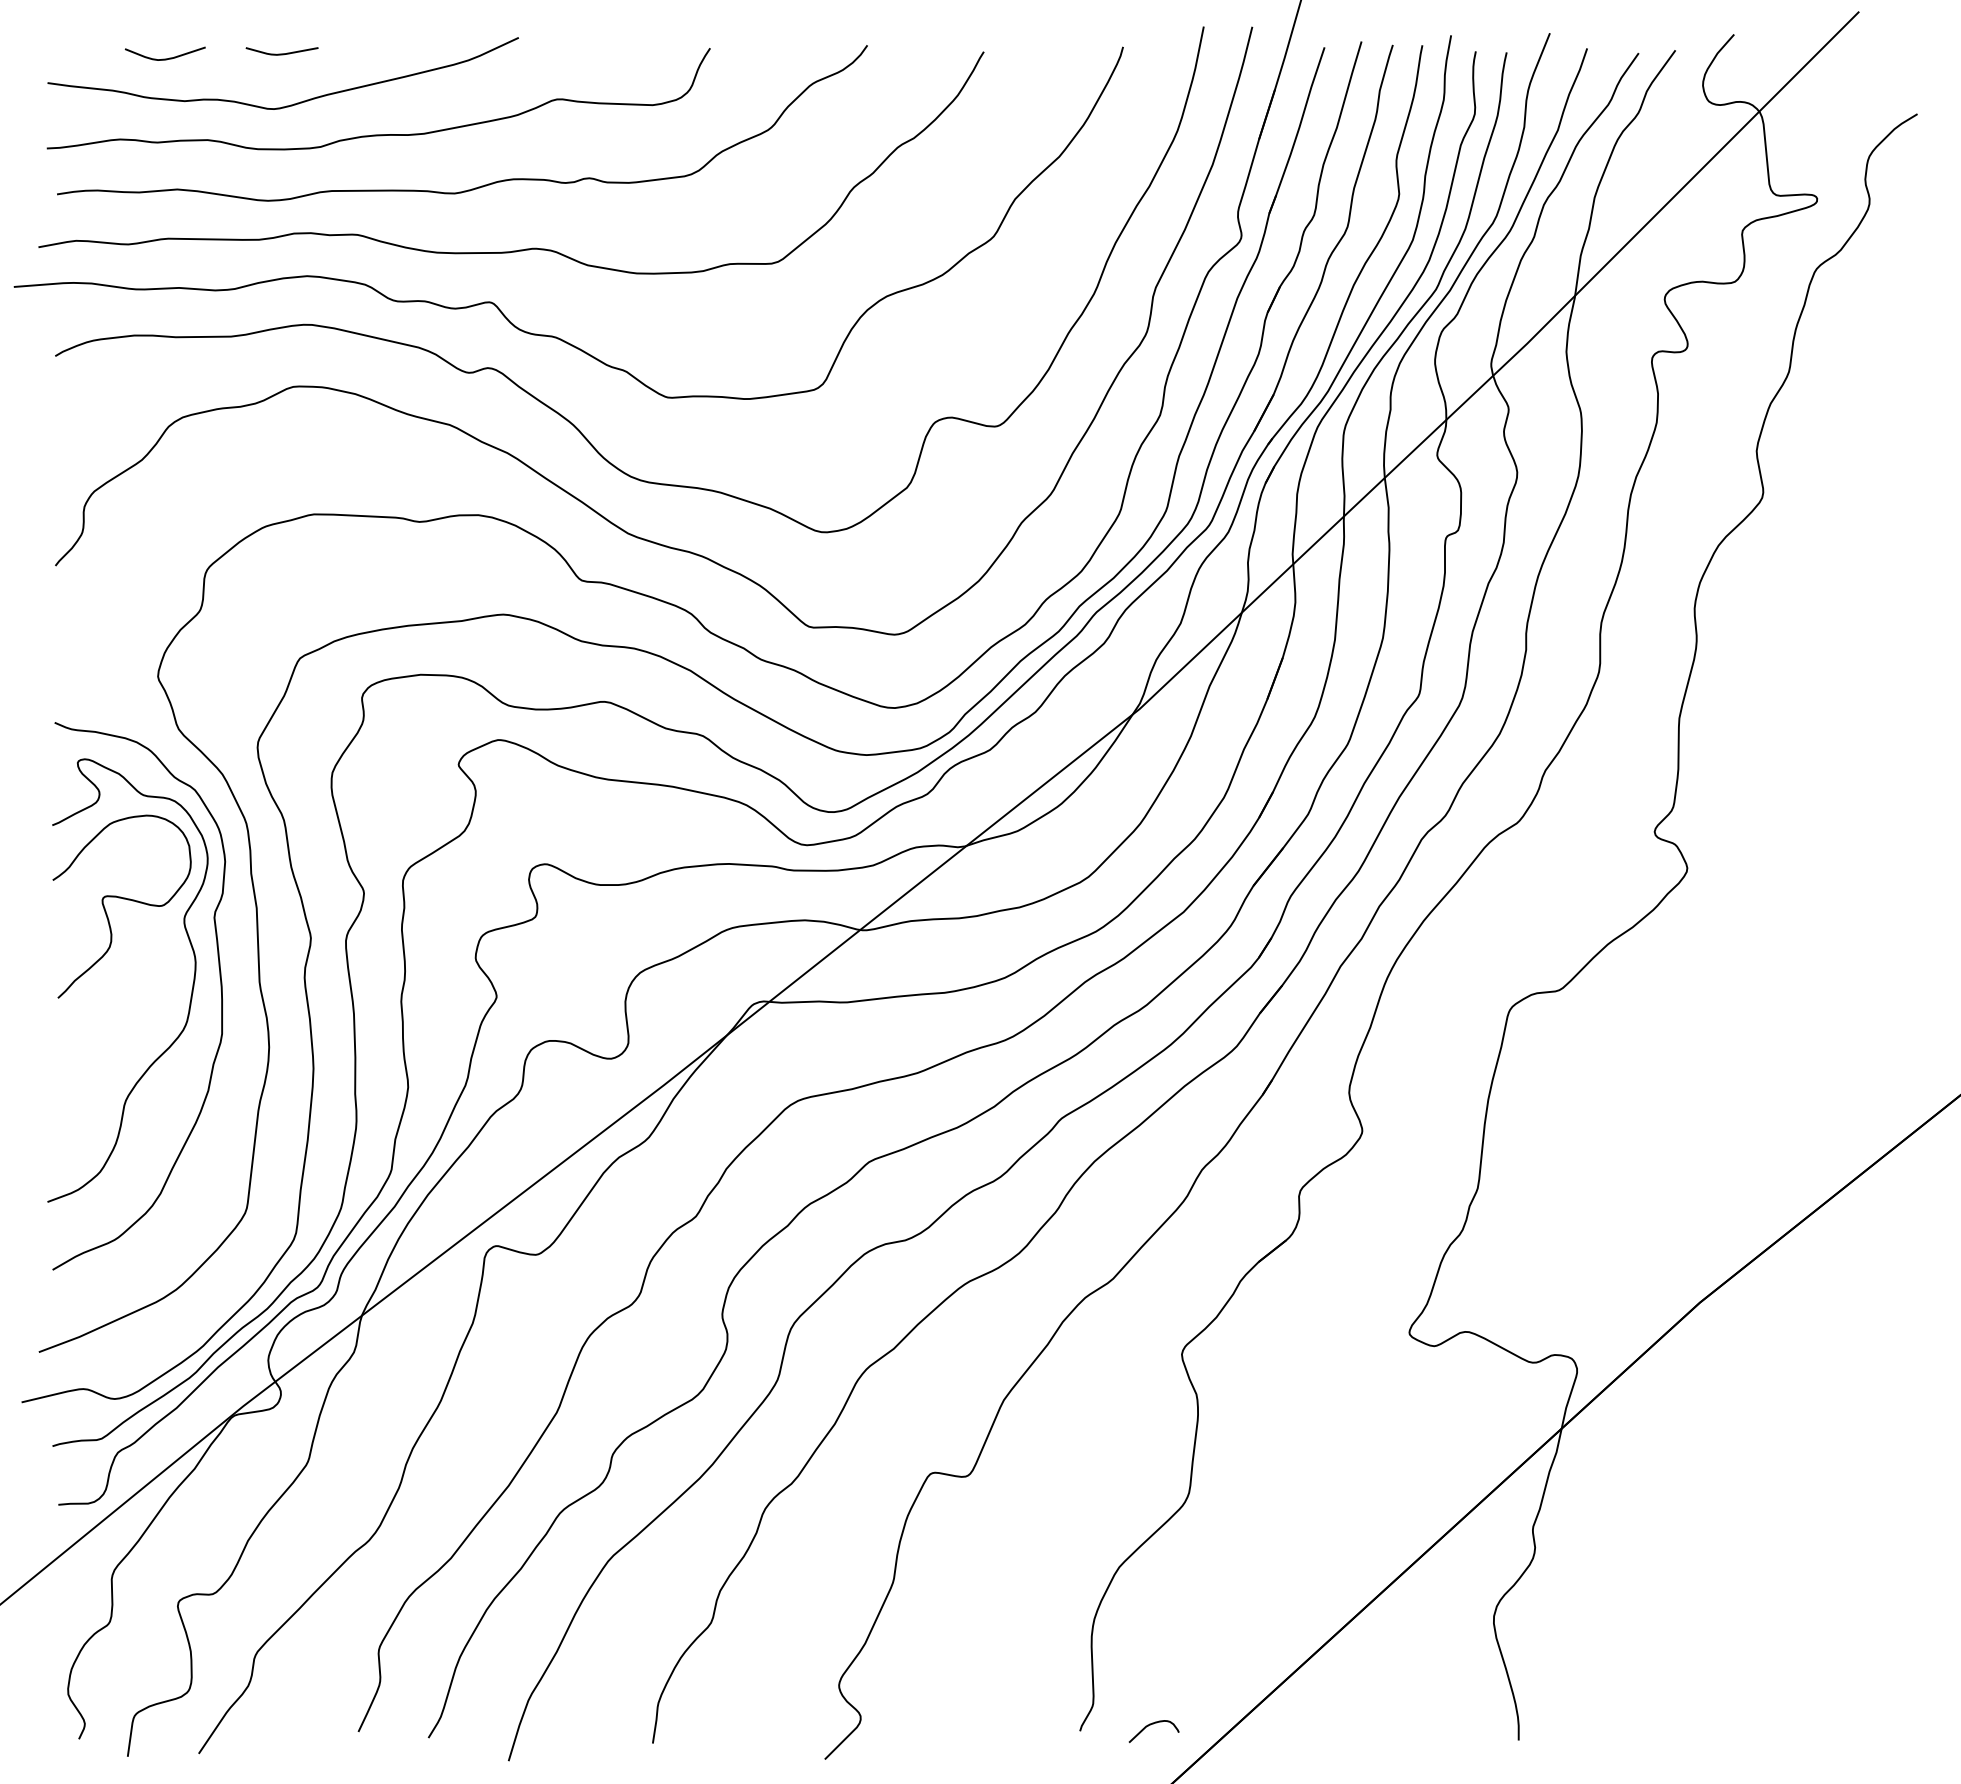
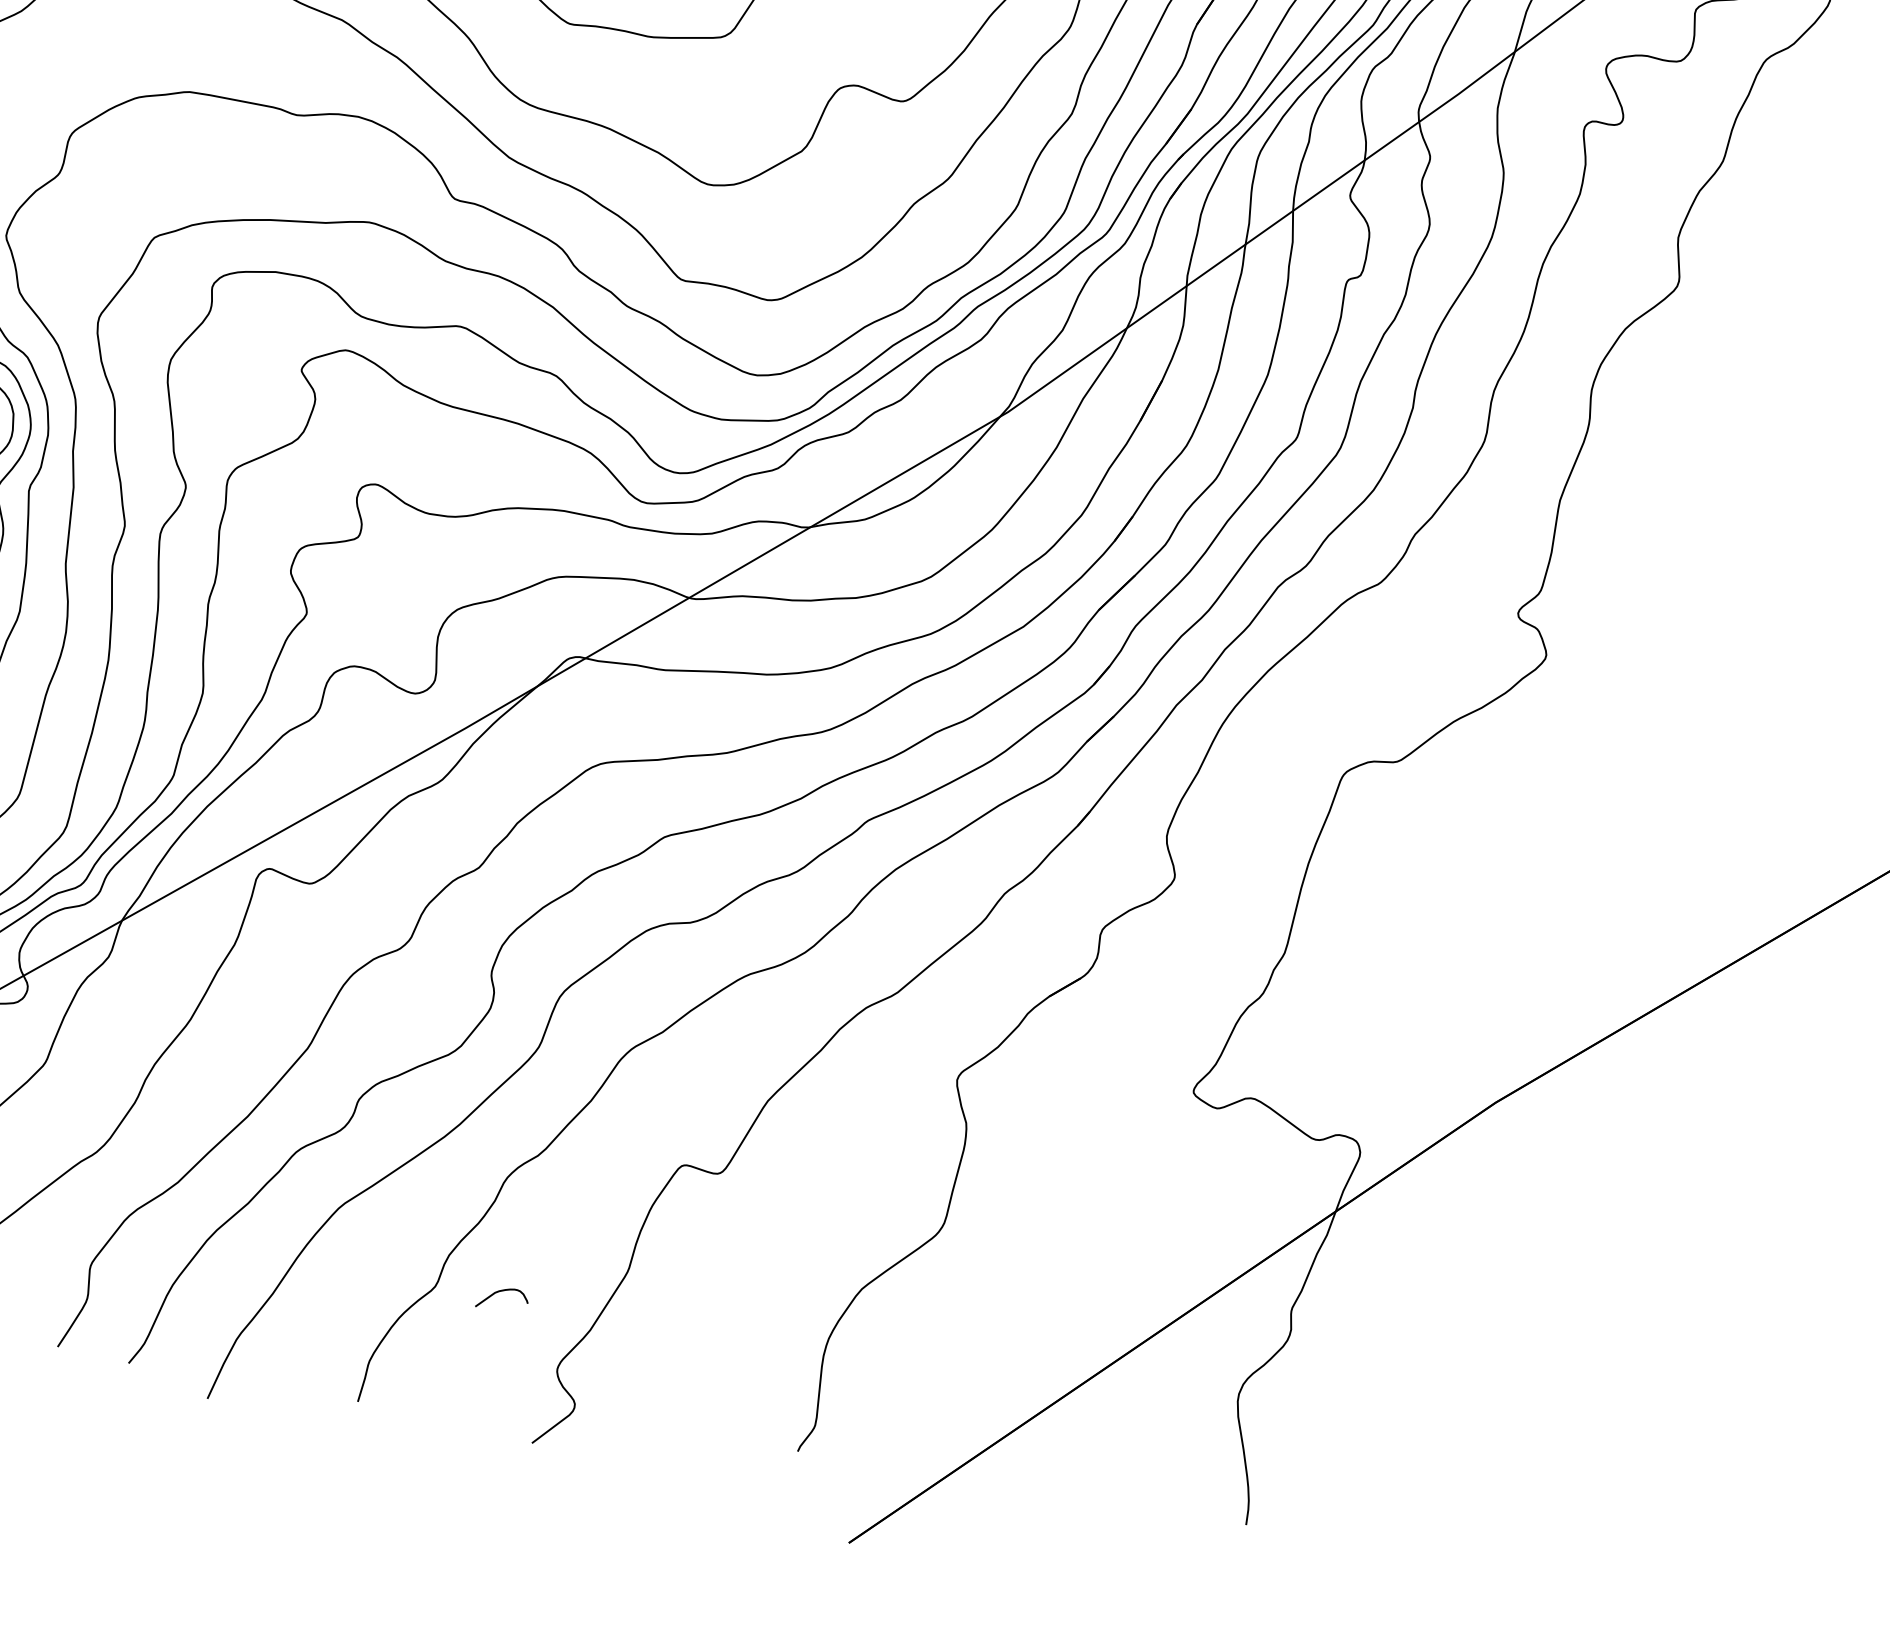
curve: (1150, 1725) -> (499, 1292), moved

